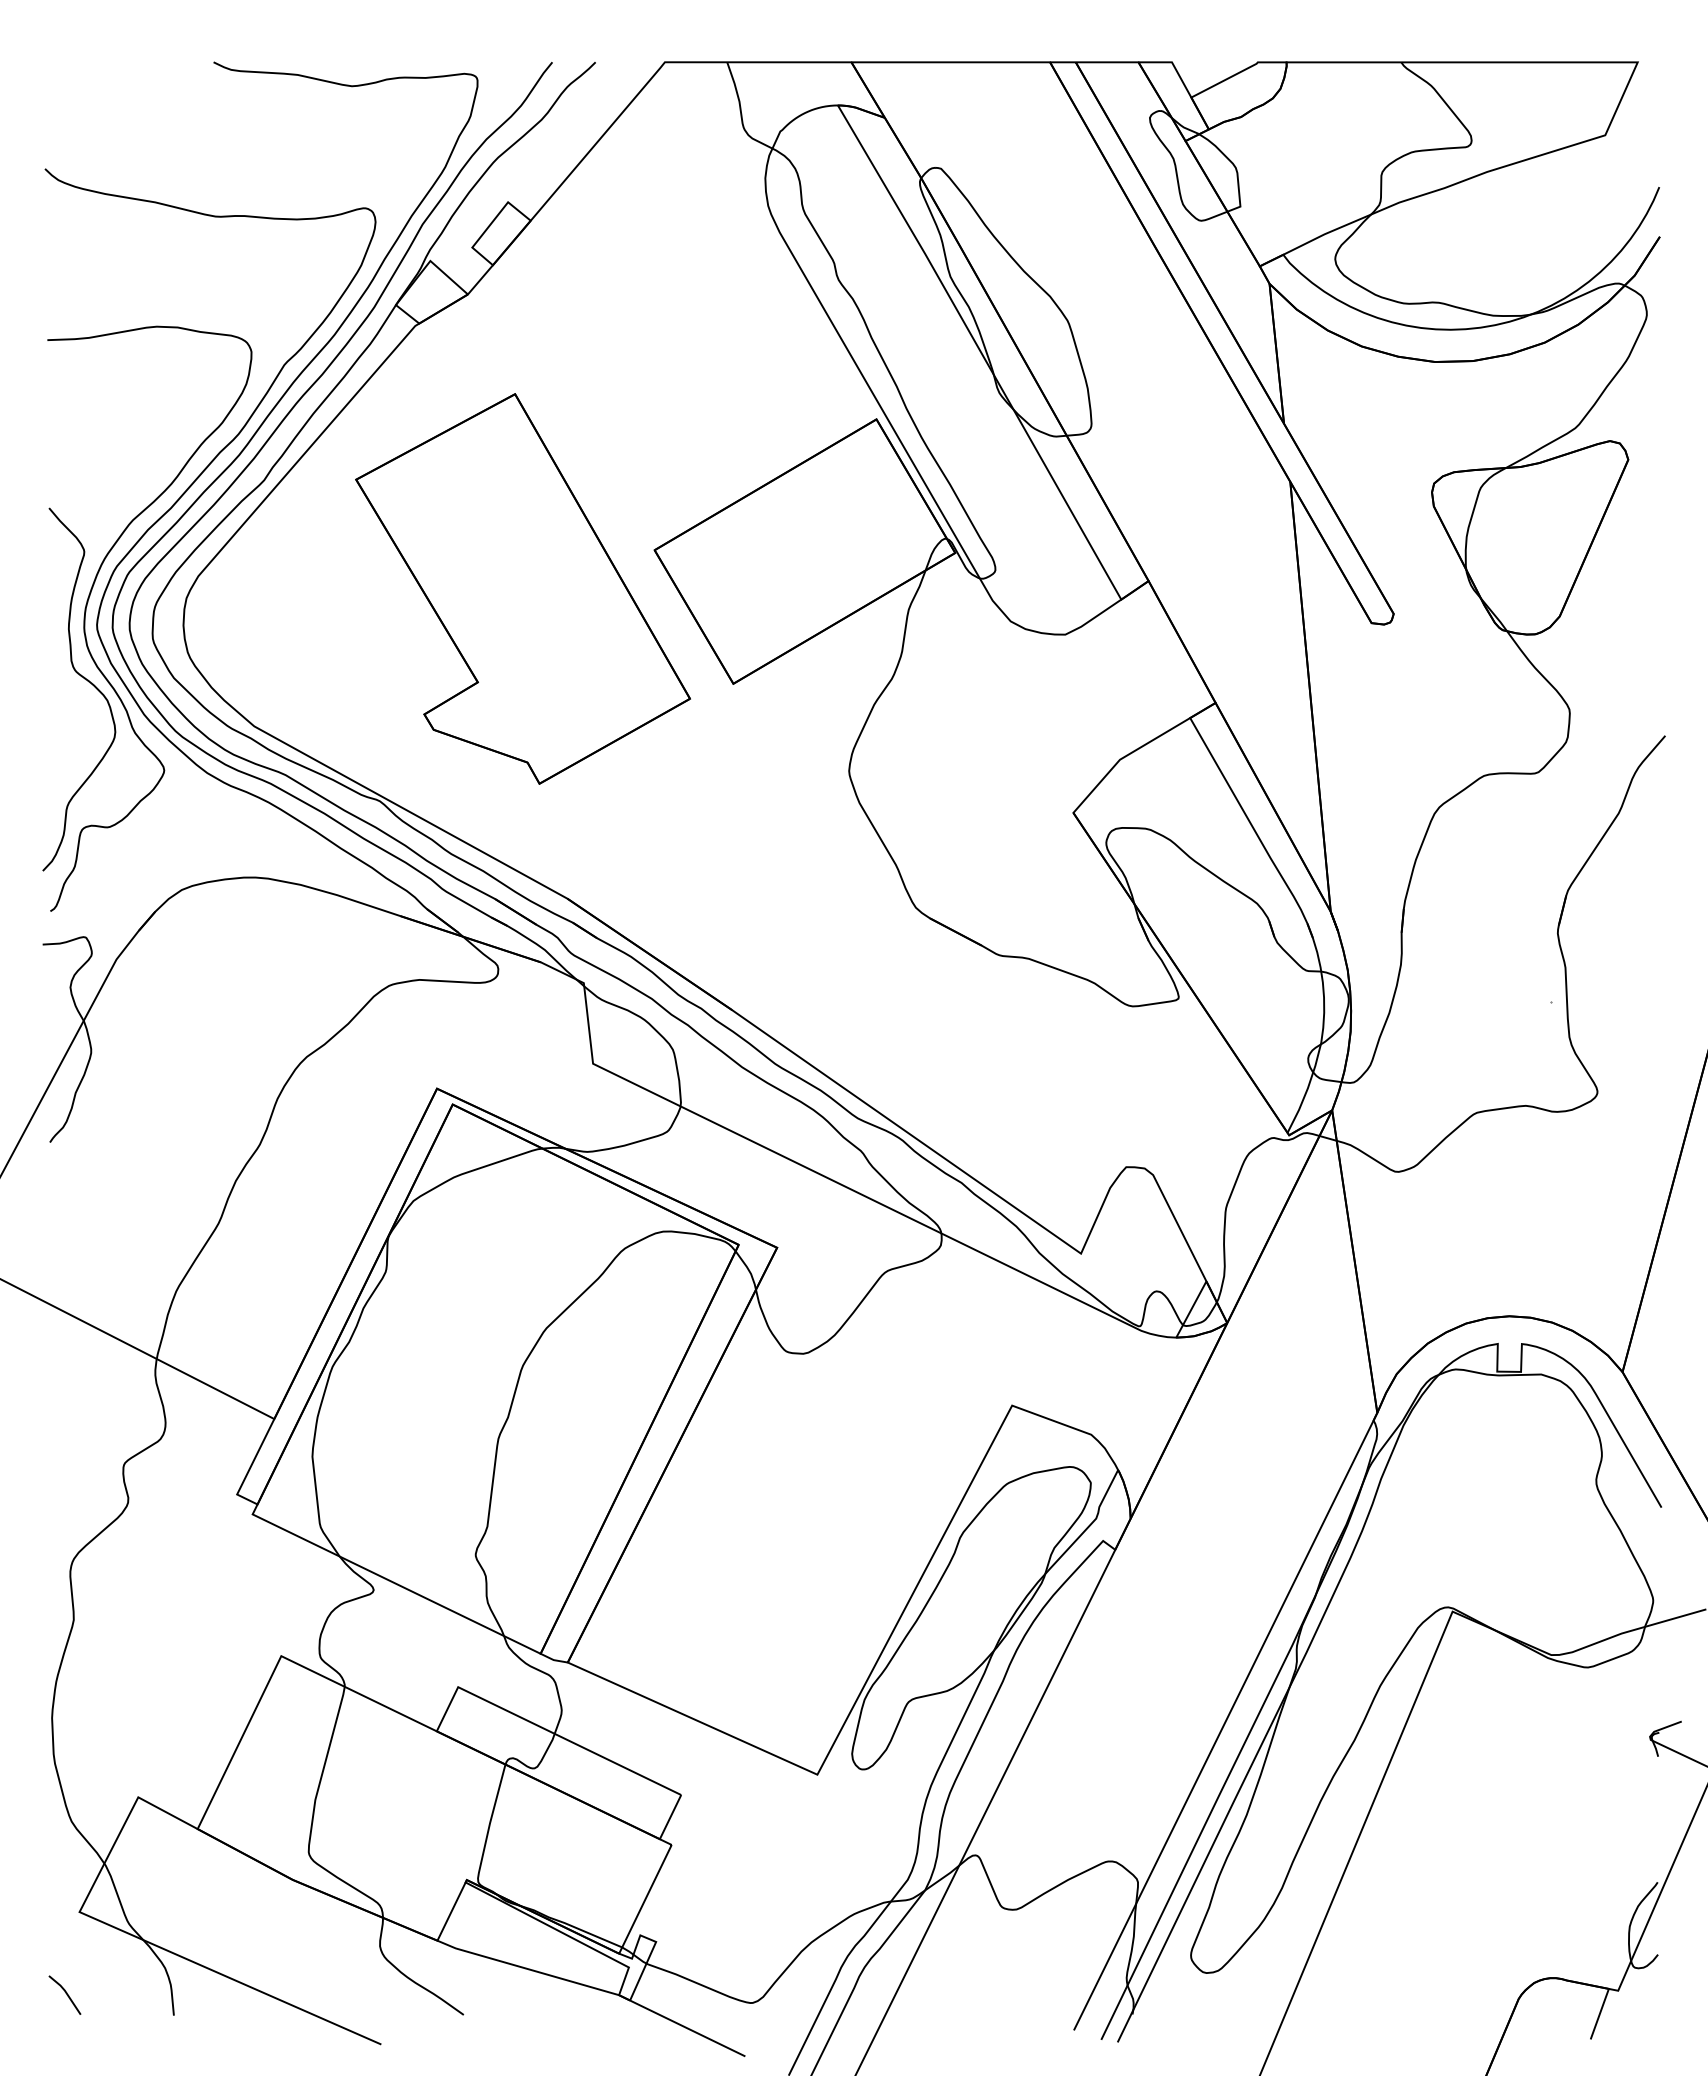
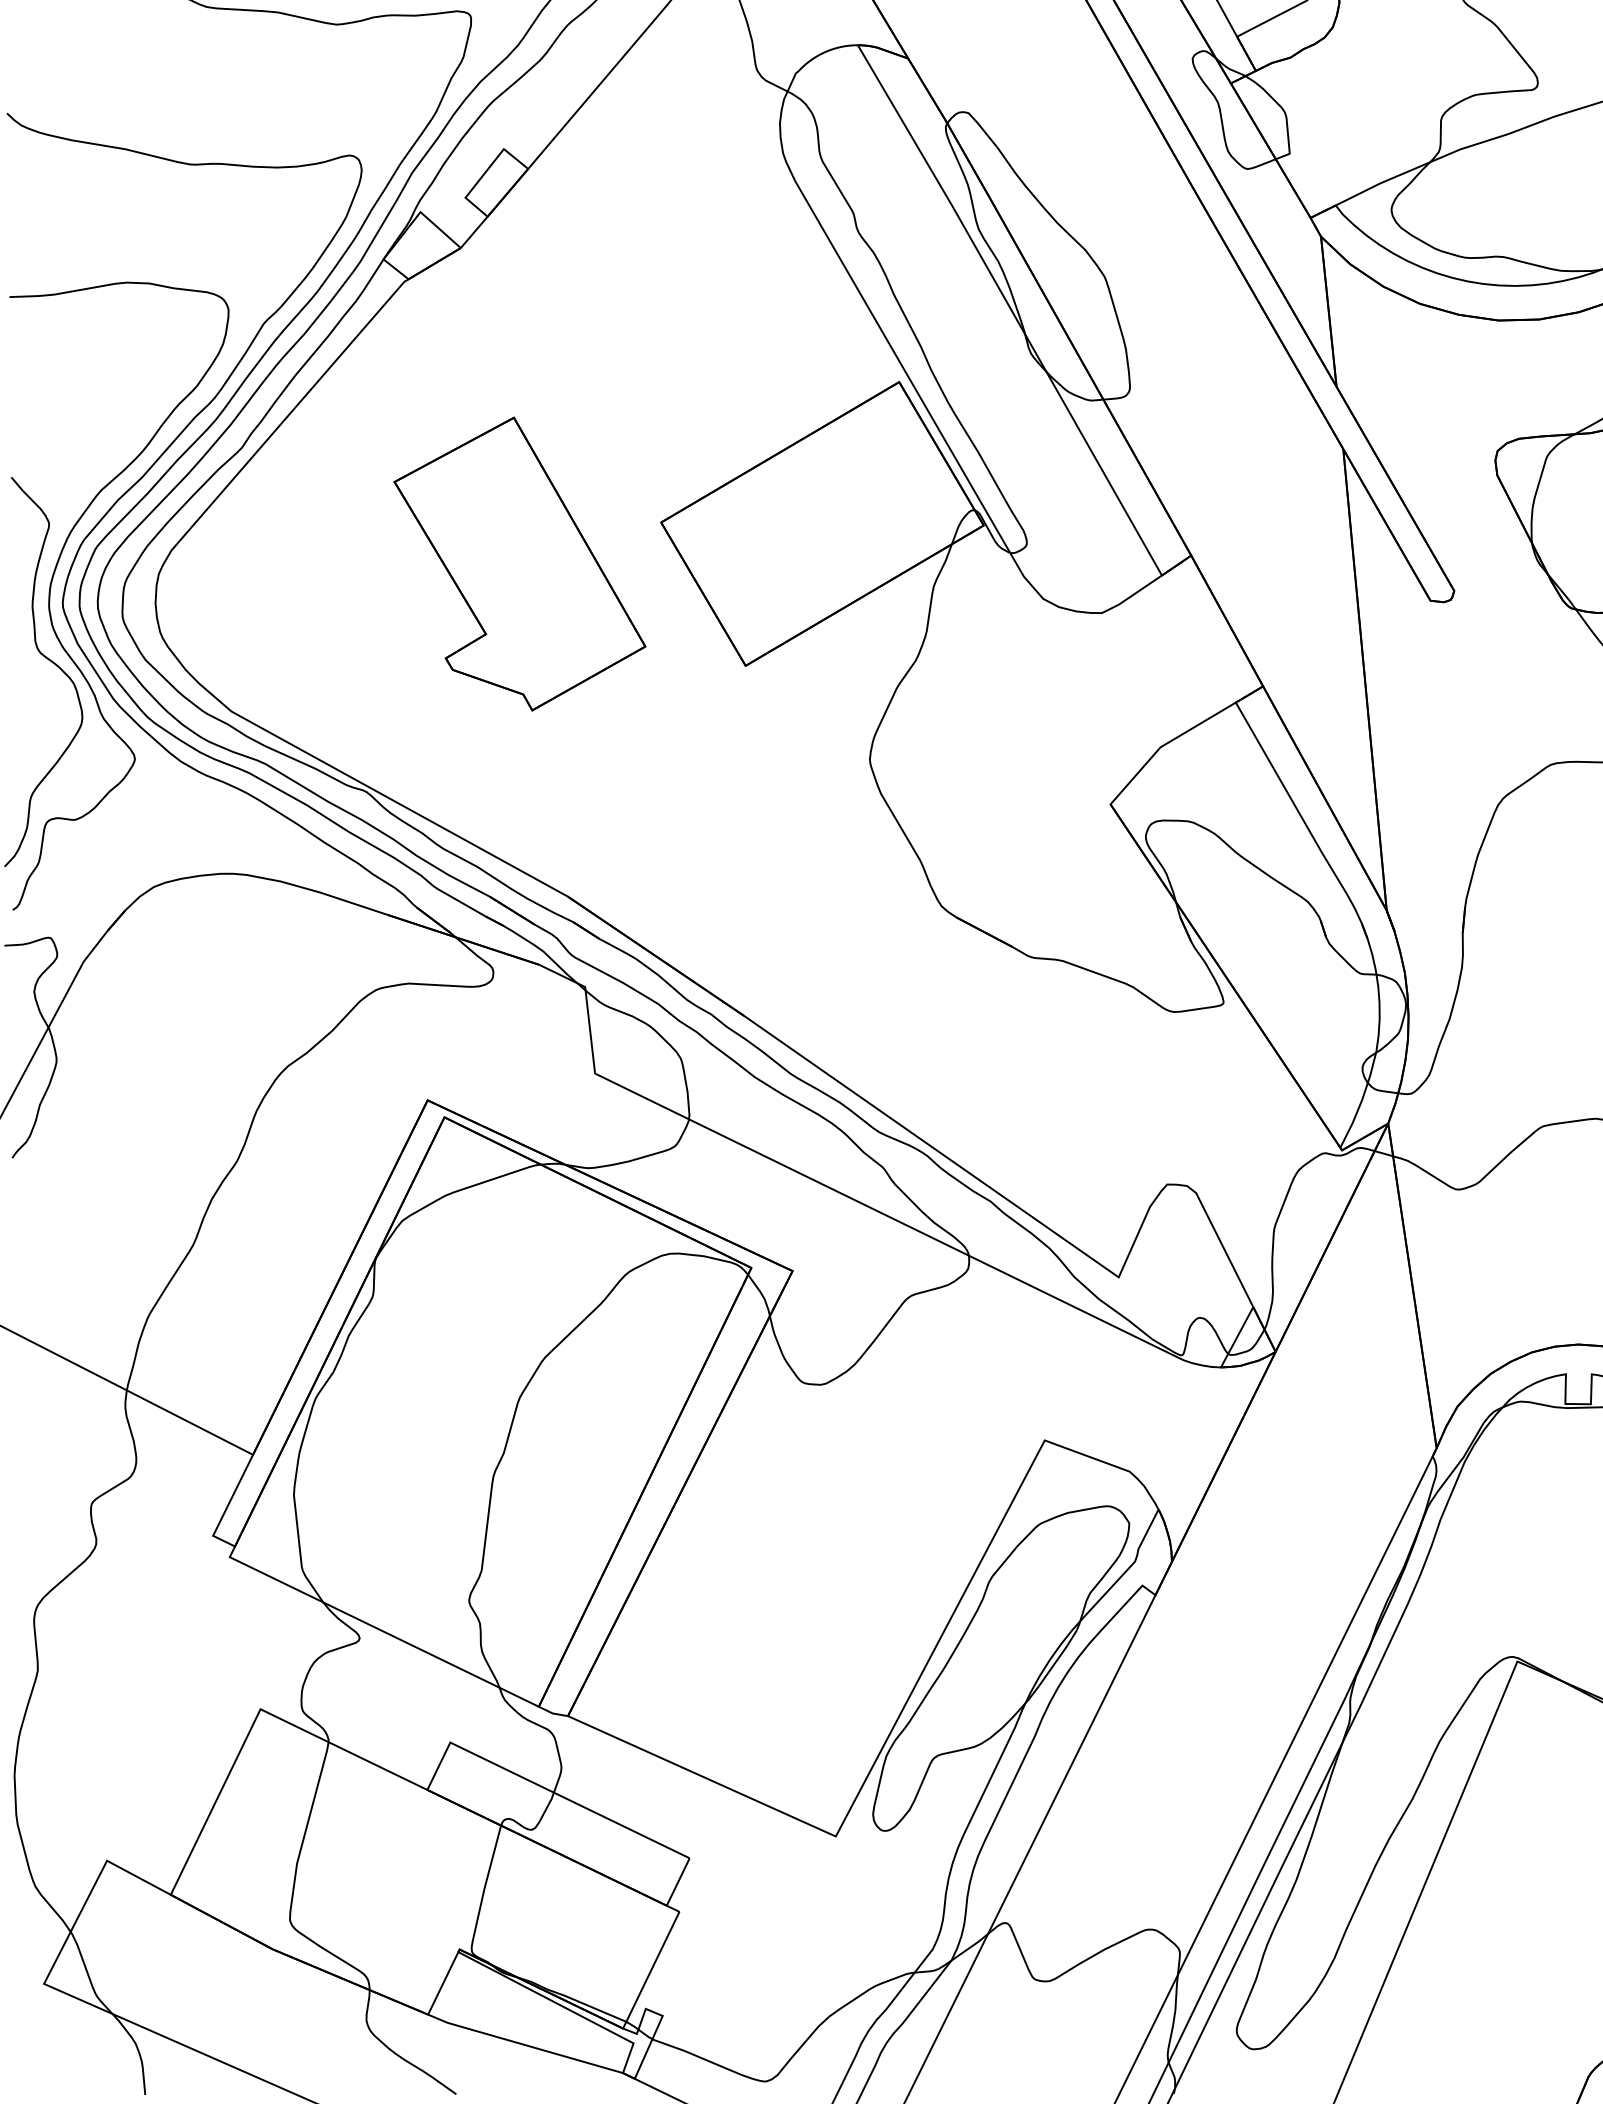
part: (522, 588) -> (519, 563), size x0.7
line: (65, 1993) -> (28, 2071), removed

